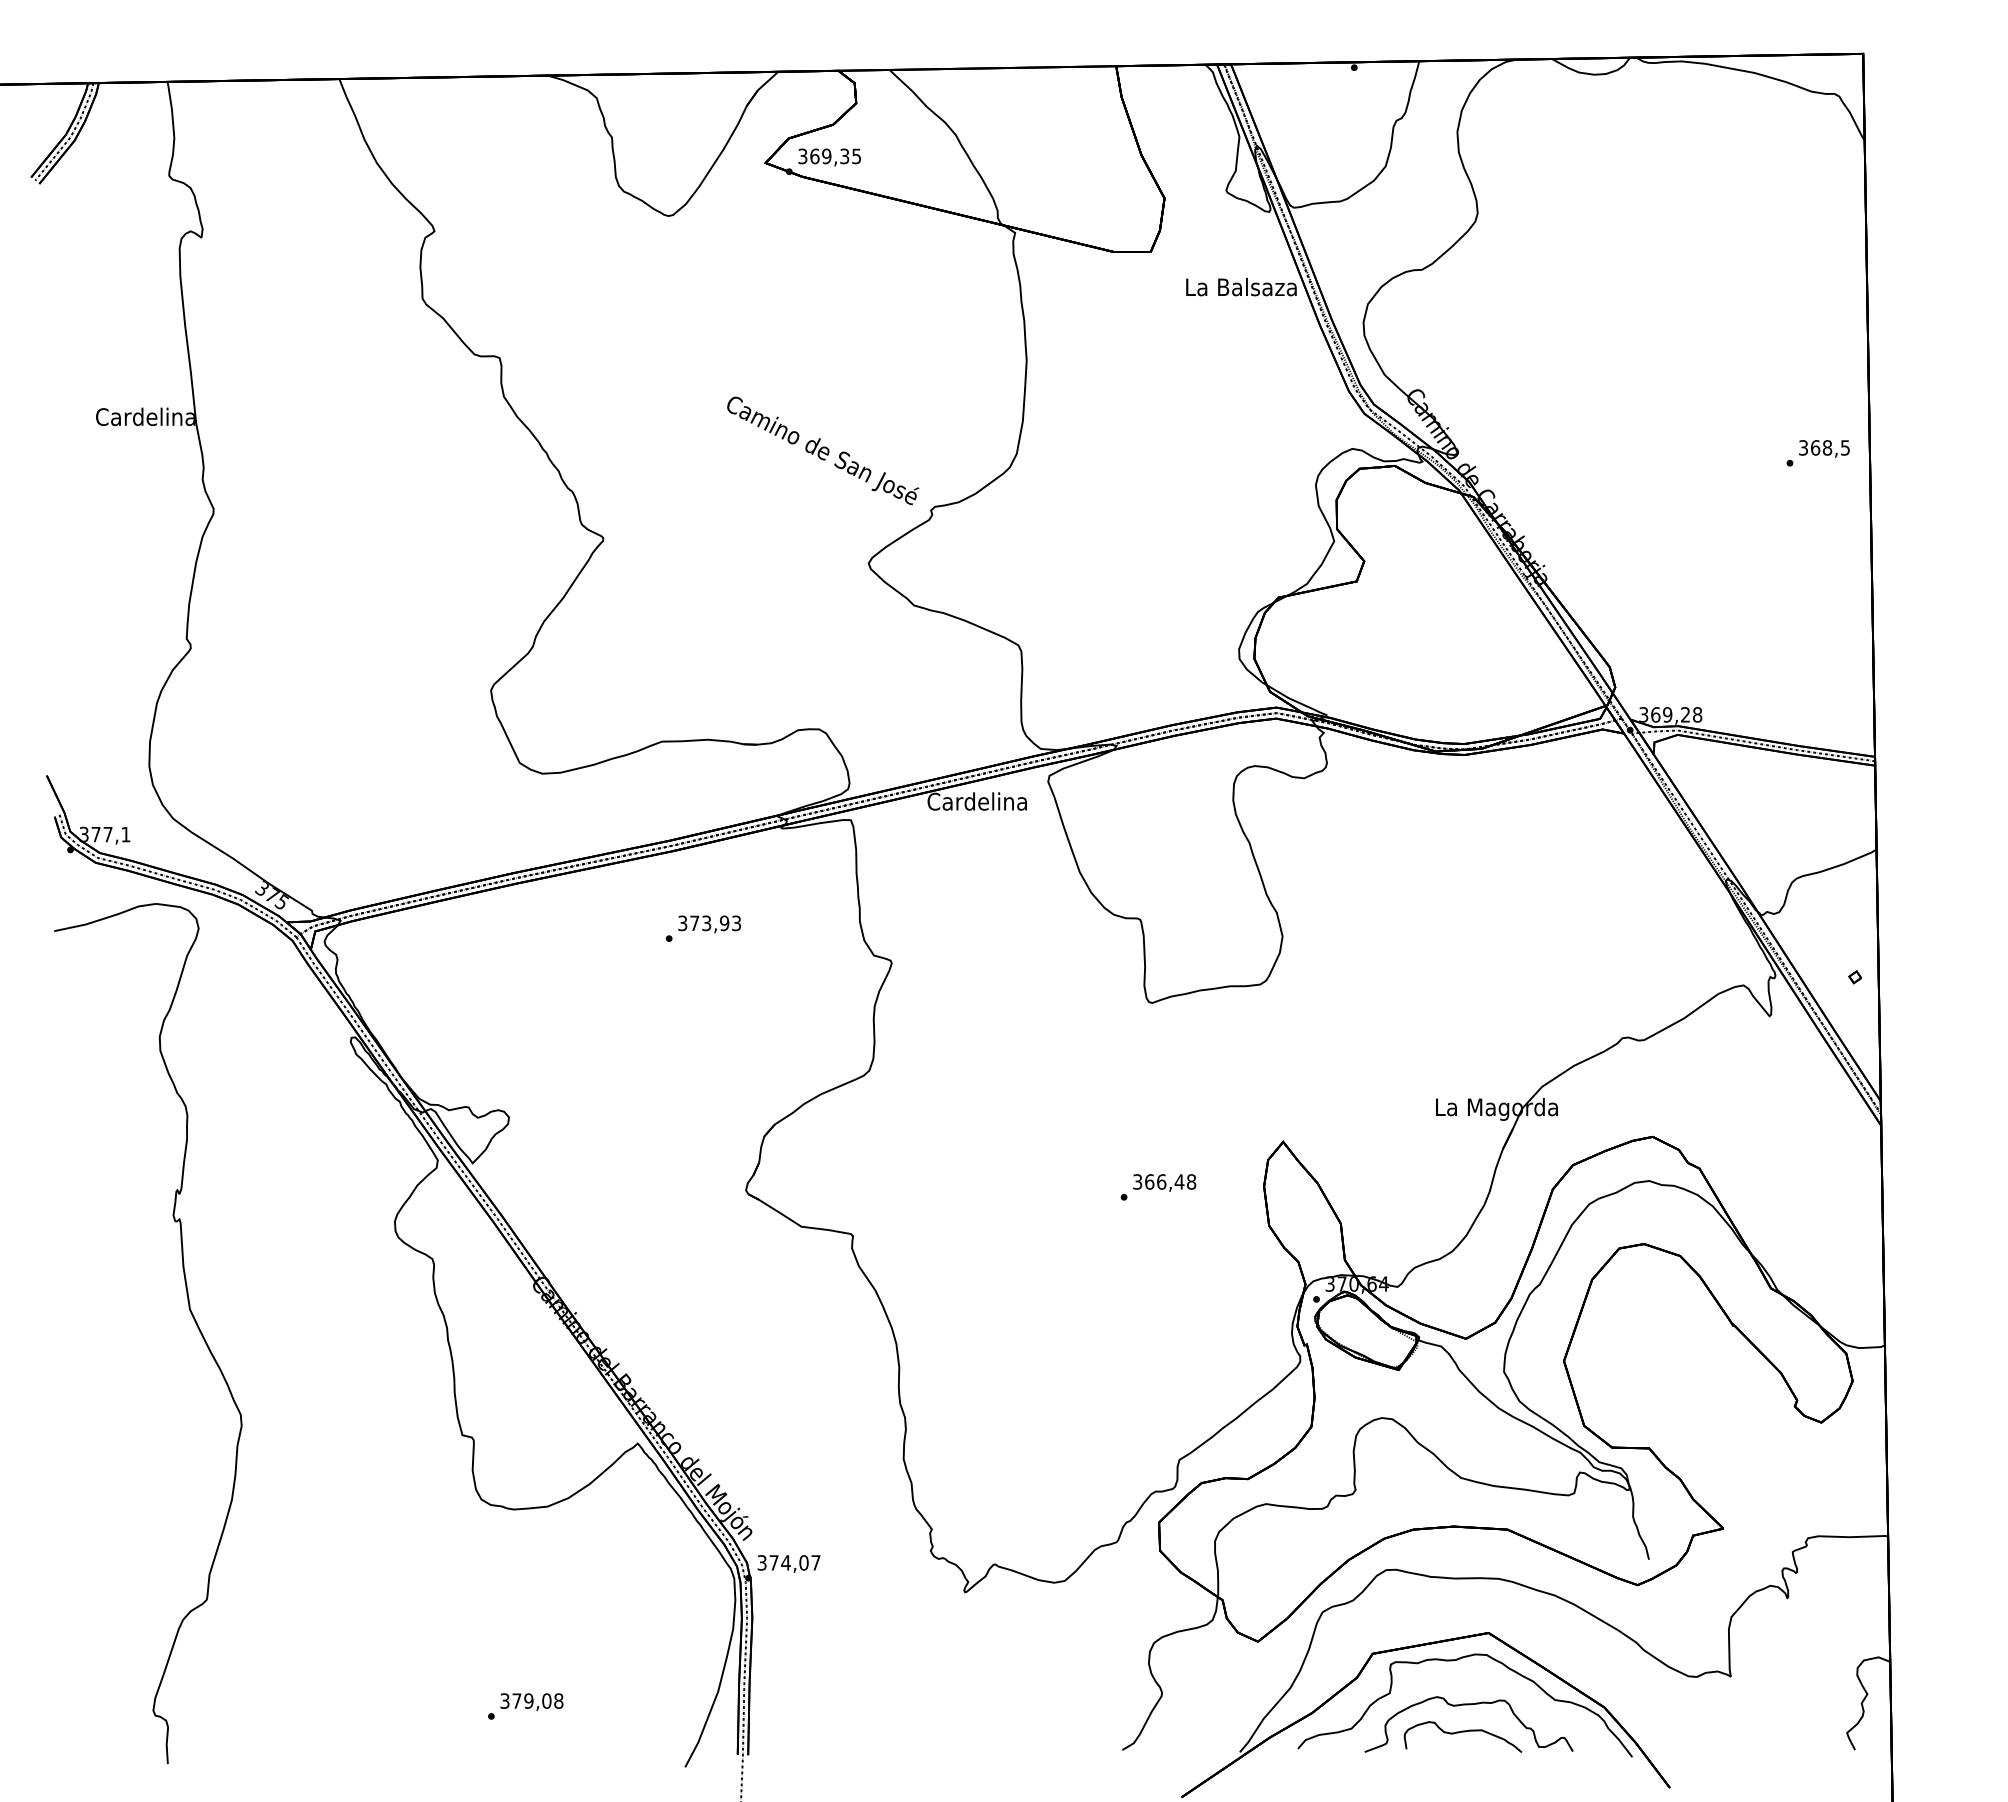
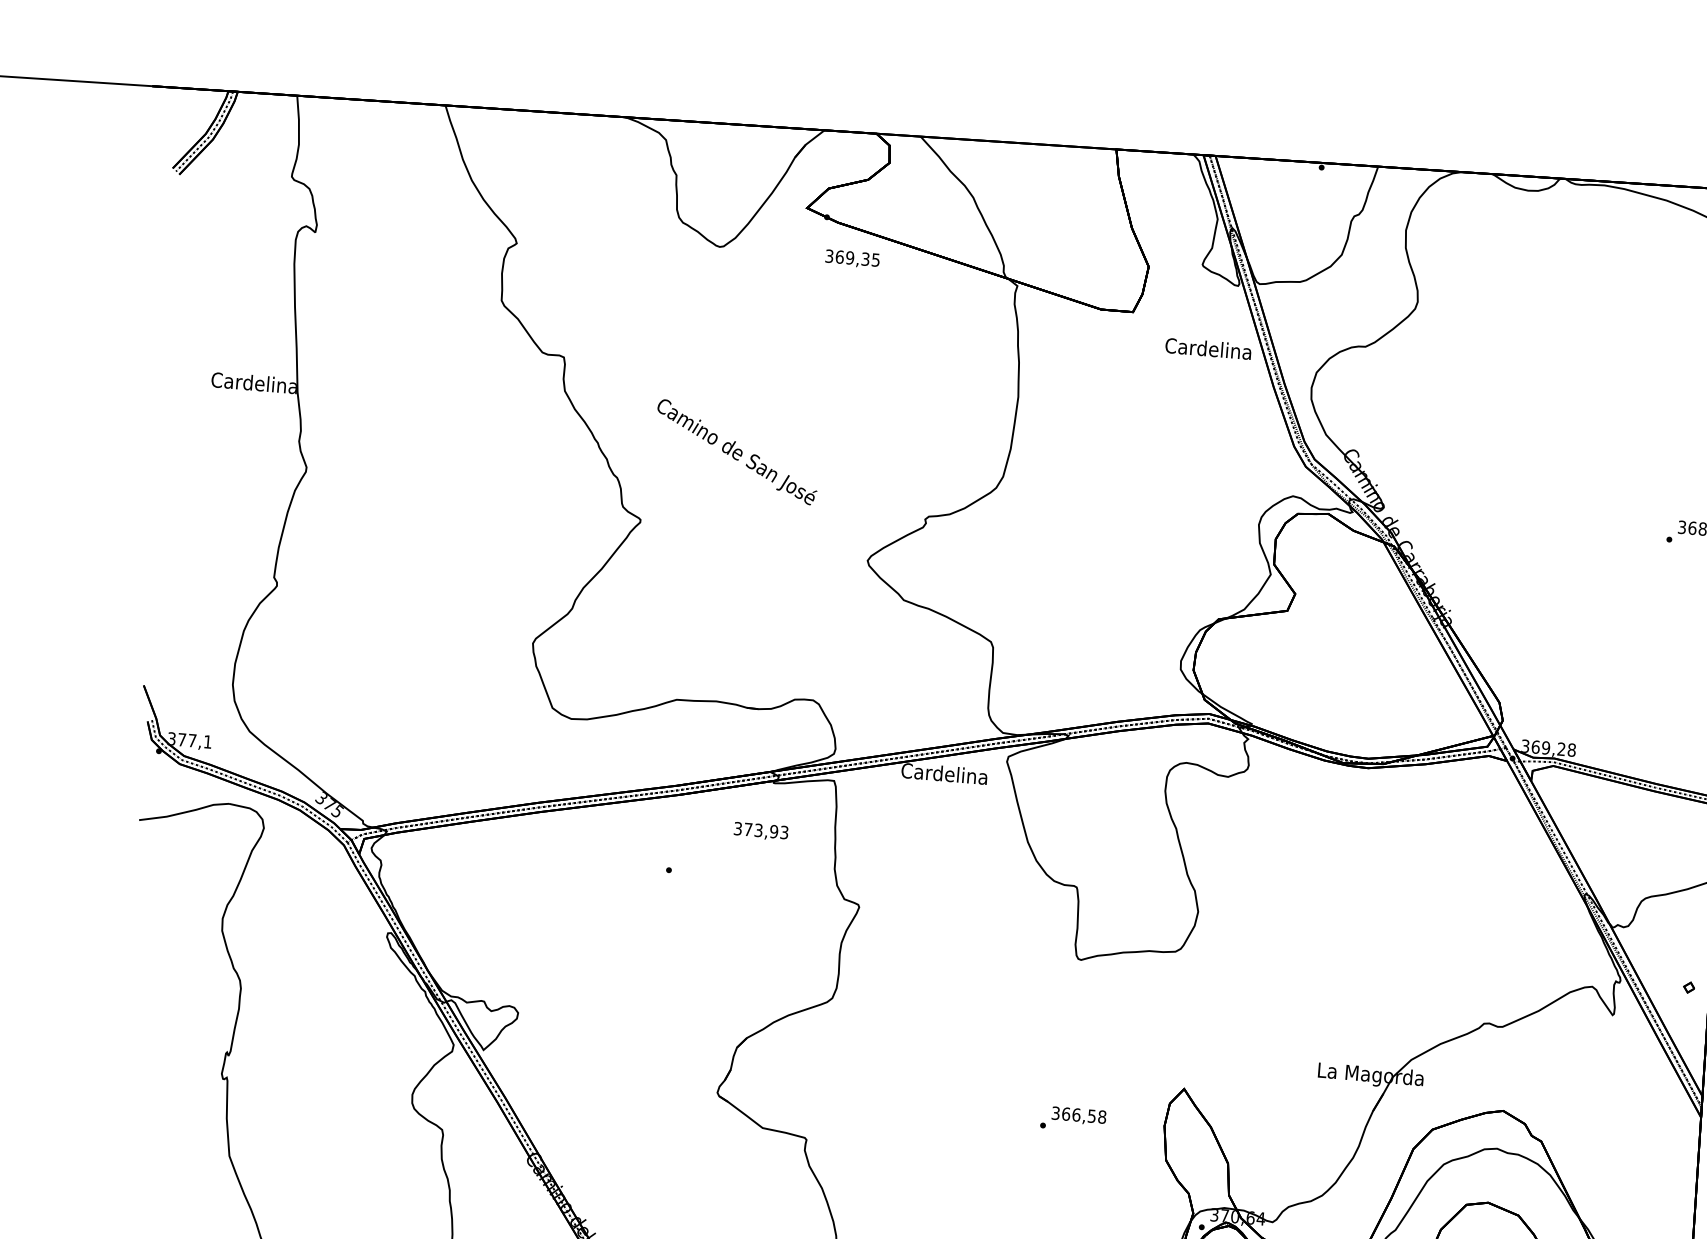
text: (829, 157) -> (852, 259), moved
text: (1241, 286) -> (1208, 348), La Balsaza -> Cardelina
text: (823, 450) -> (737, 451), moved
text: (709, 924) -> (761, 831), moved
text: (1179, 1181) -> (1091, 1115), 366,48 -> 366,58

